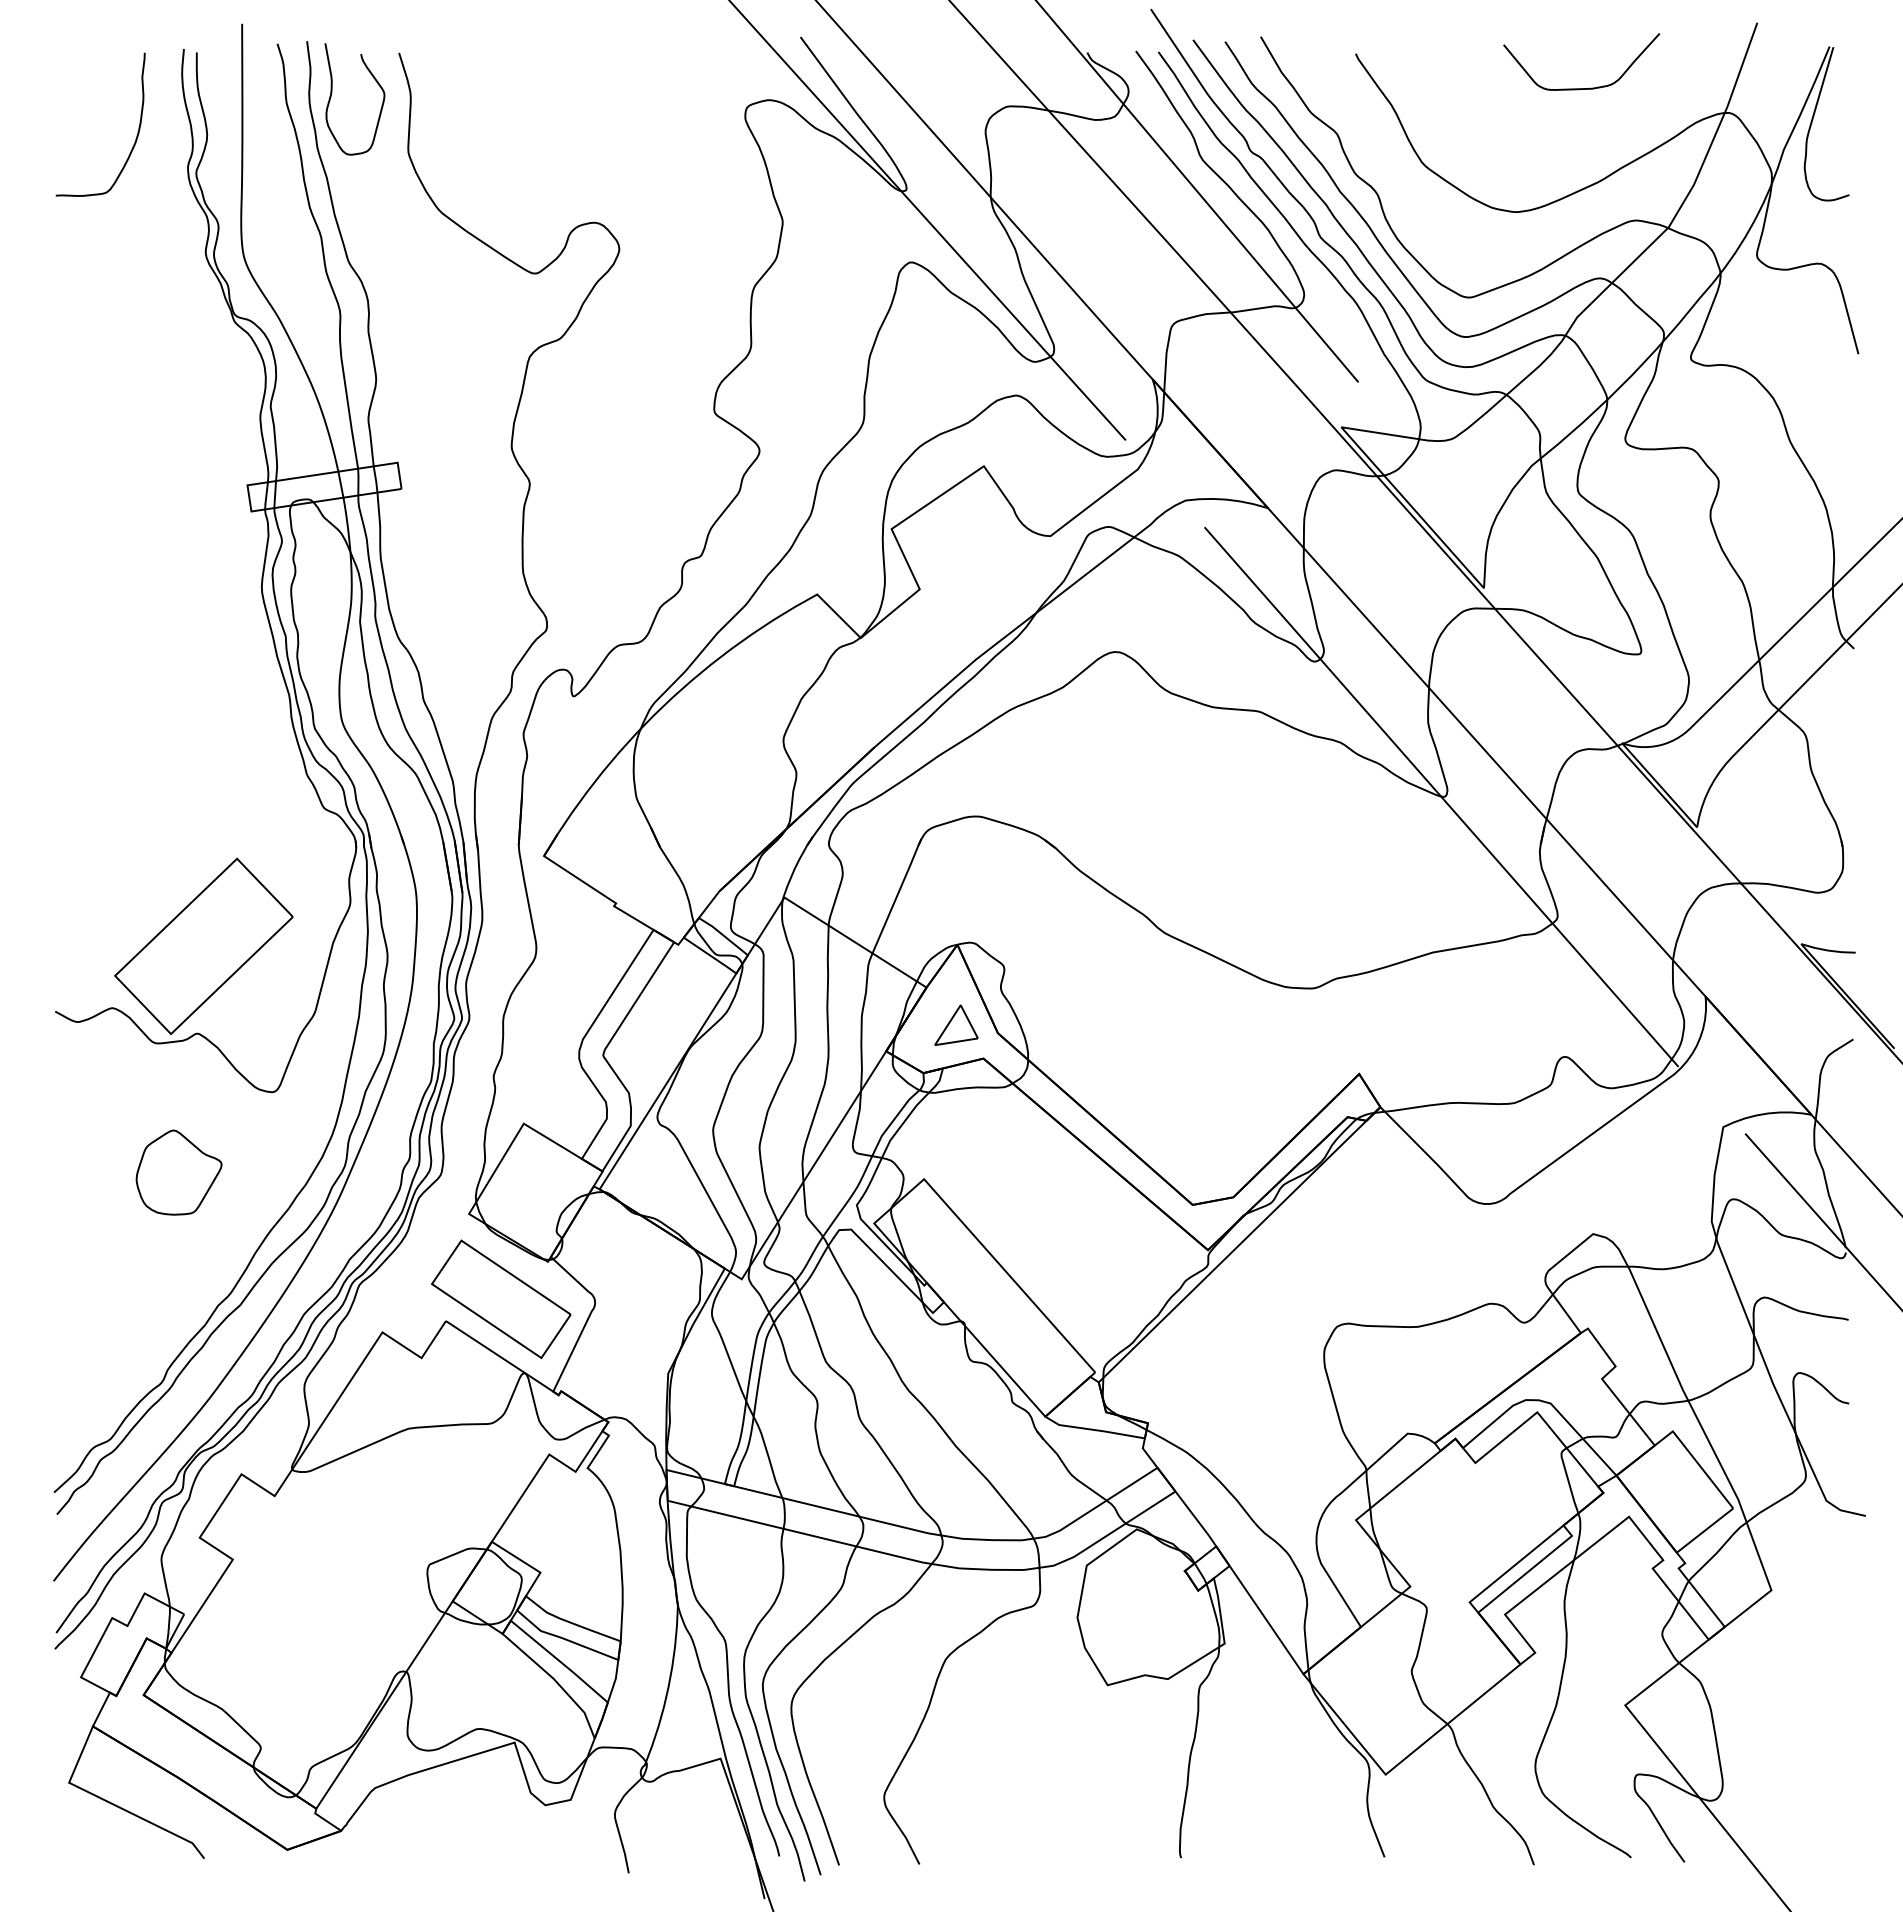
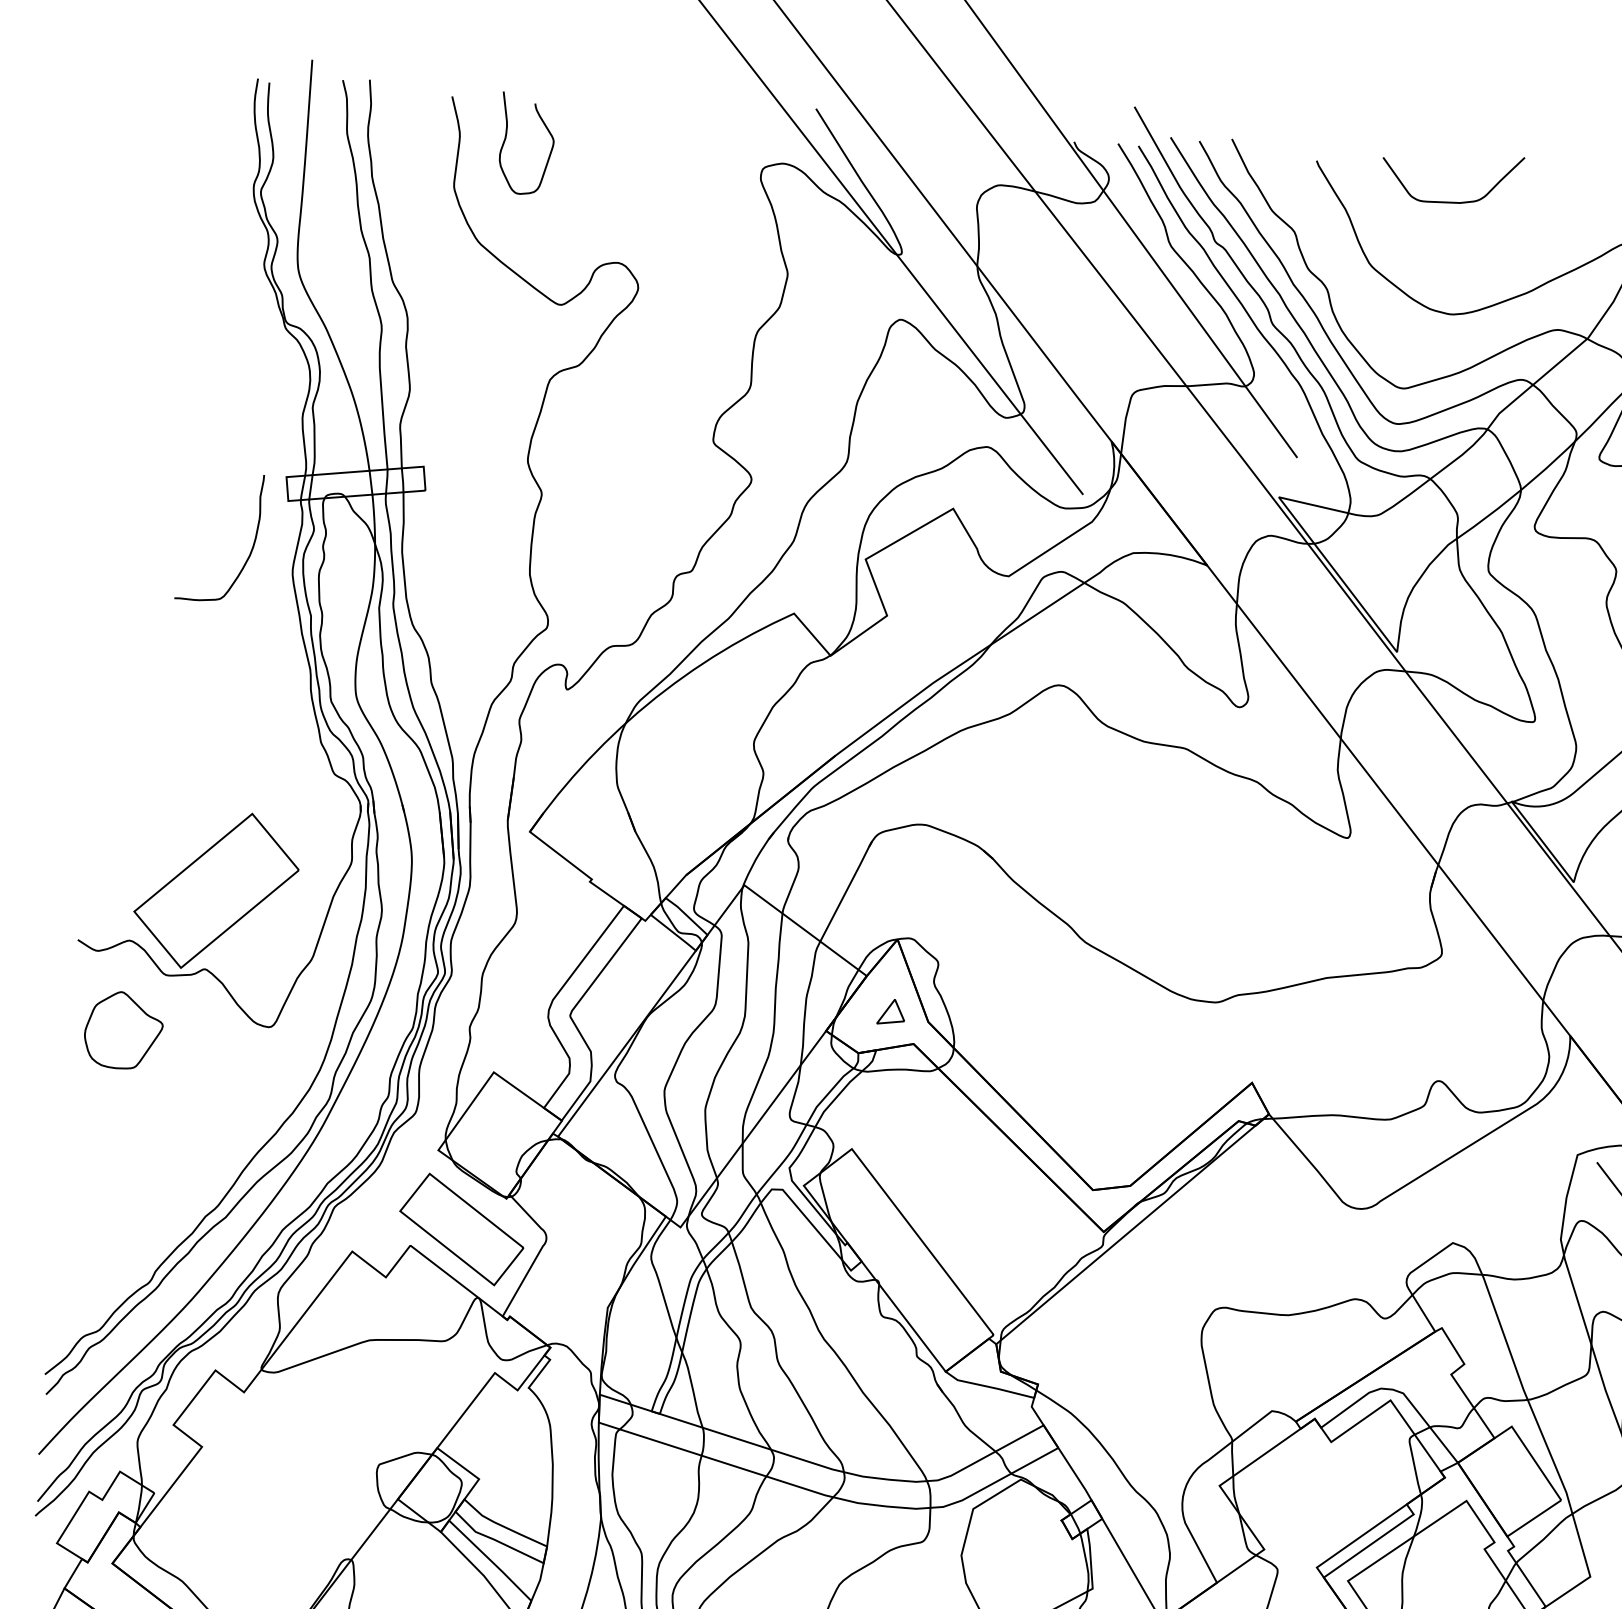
curve: (1581, 88) -> (1450, 202), moved
curve: (332, 93) -> (506, 137), moved
curve: (136, 135) -> (251, 549), moved
line: (1441, 797) -> (1344, 838), removed
part: (956, 1024) -> (891, 1011), size x0.7
part: (178, 1172) -> (123, 1030), moved

